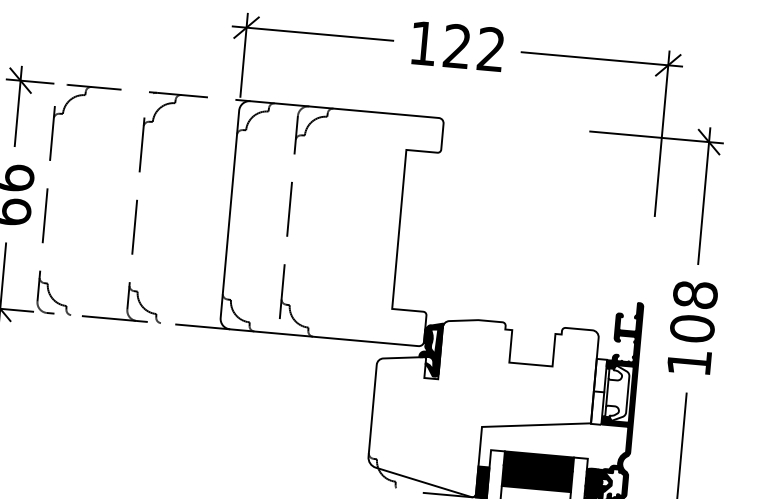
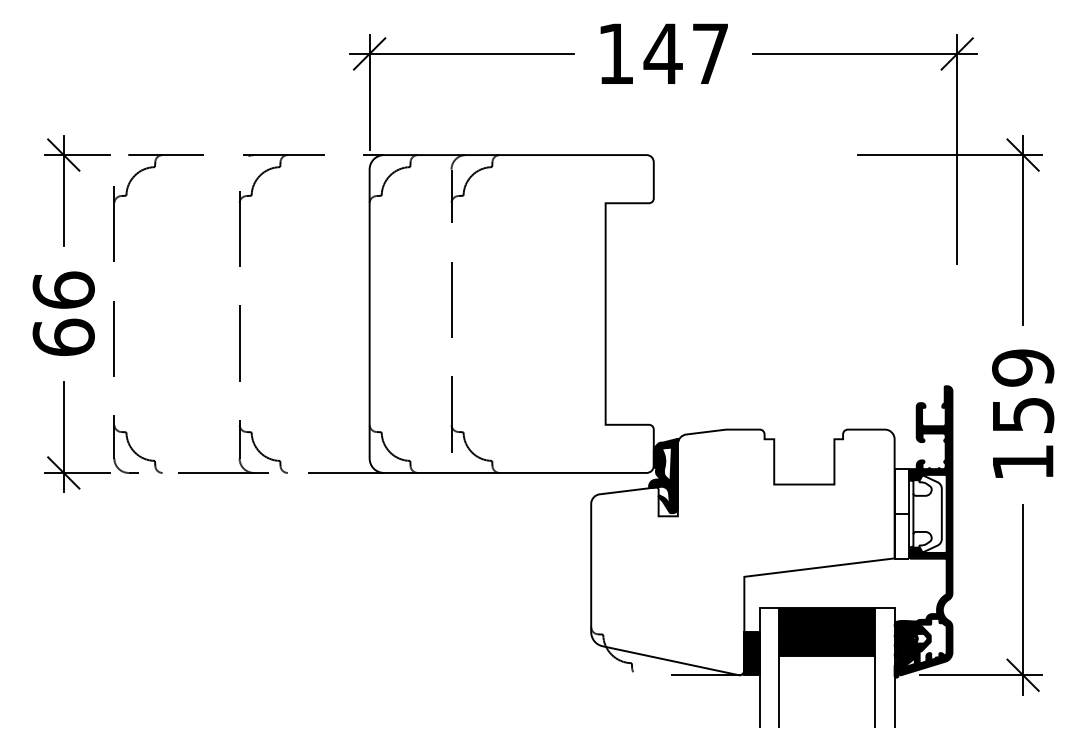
text: (473, 46) -> (685, 52), 122 -> 147
text: (694, 311) -> (1023, 391), 108 -> 159

